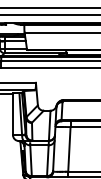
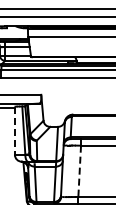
line: (12, 114) -> (14, 131), solid -> dashed
line: (69, 149) -> (79, 171), solid -> dashed

